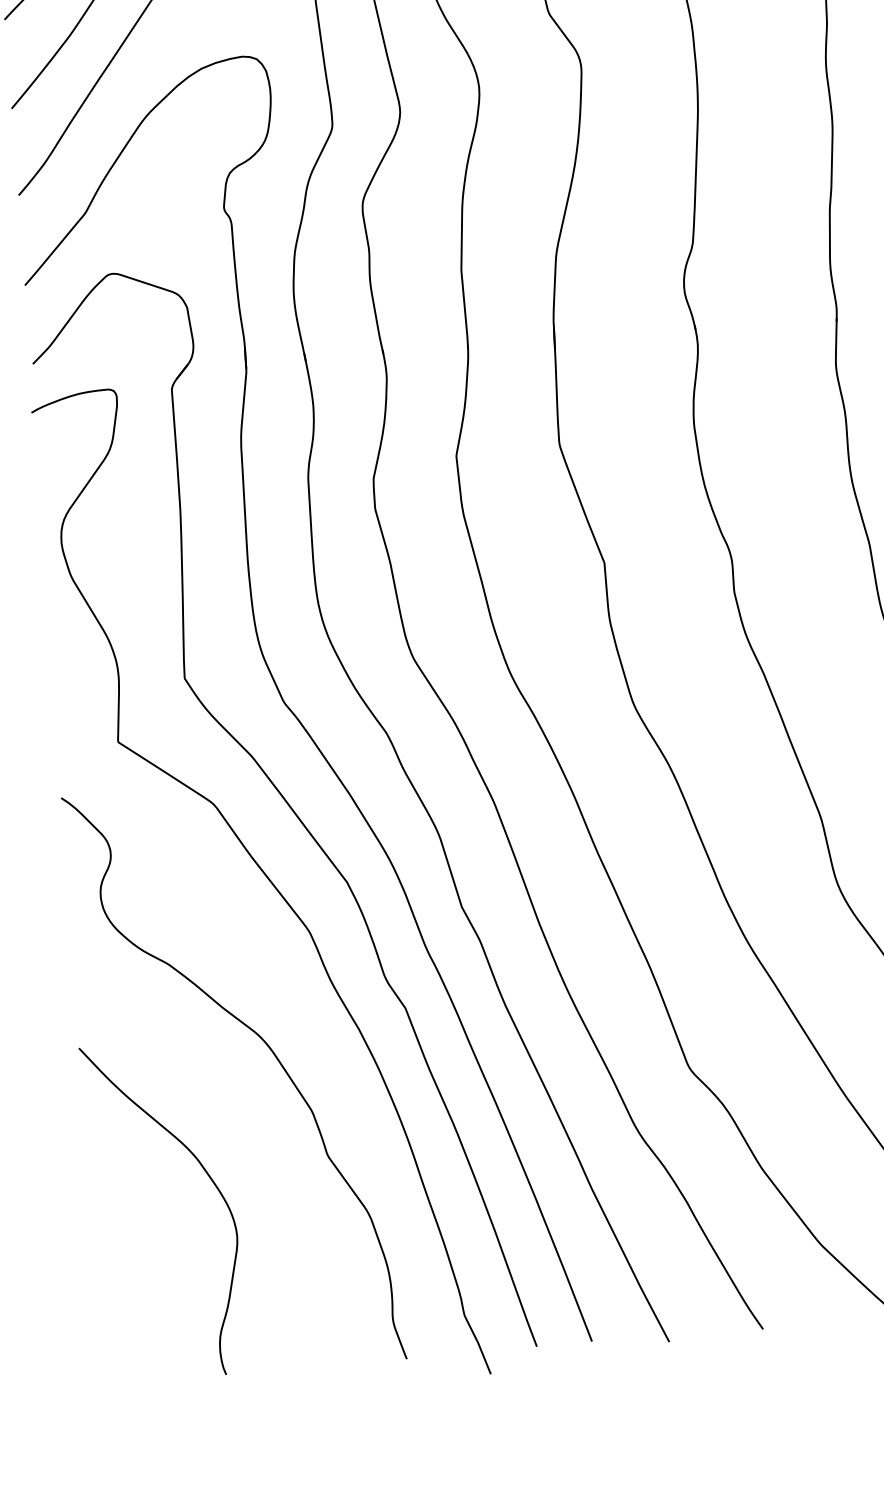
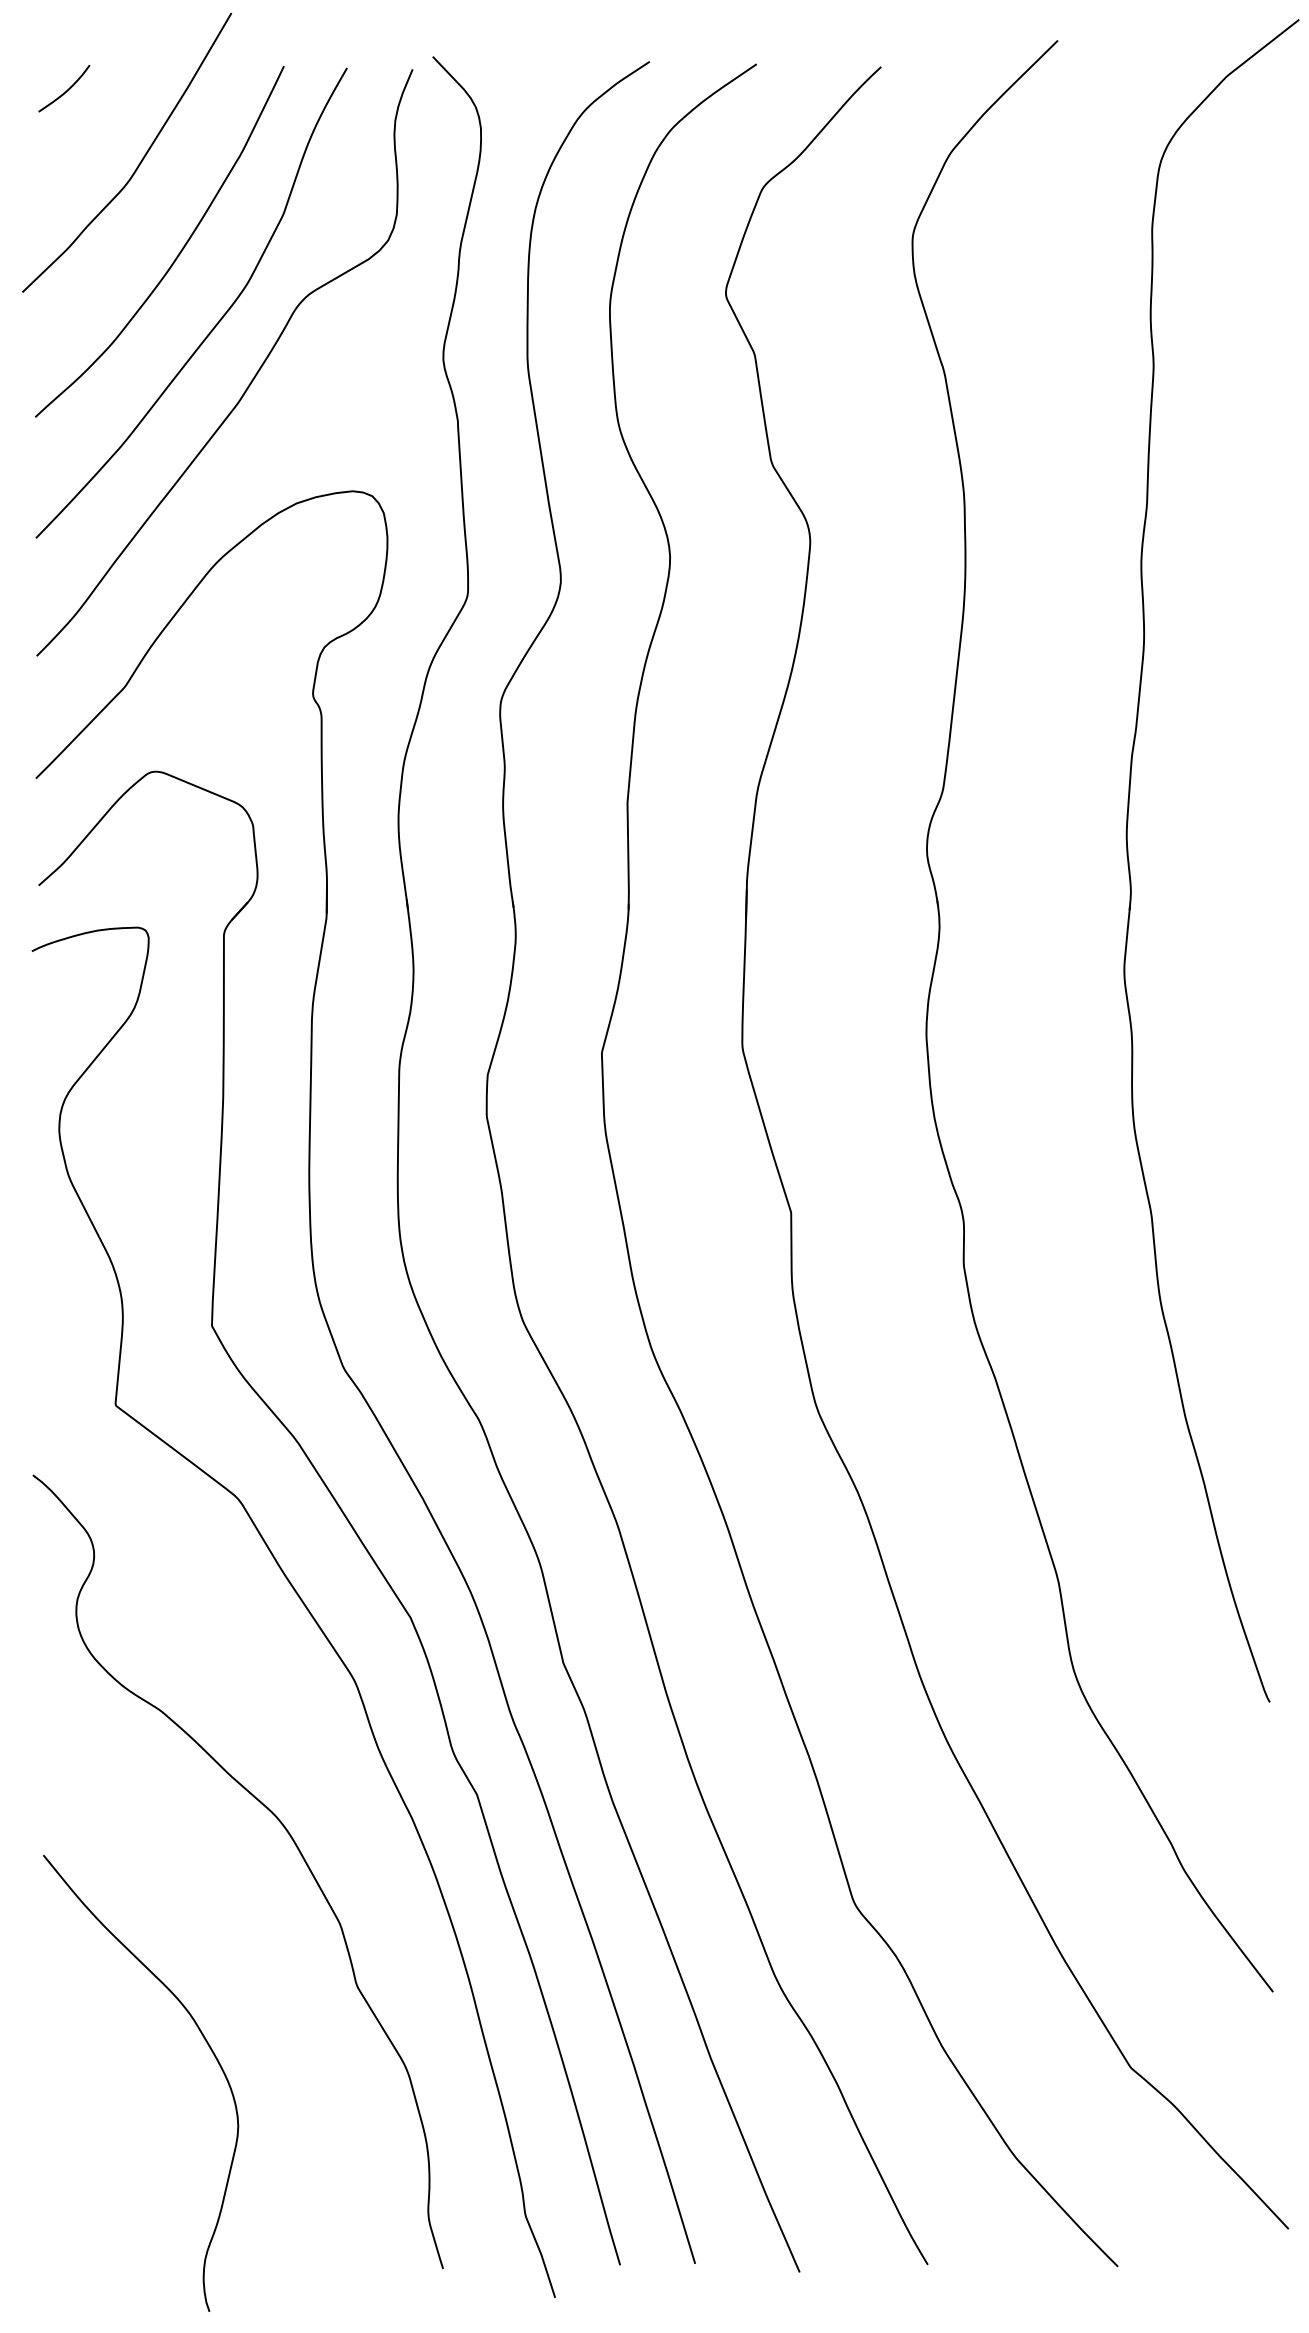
curve: (209, 1177) -> (206, 2043), moved

